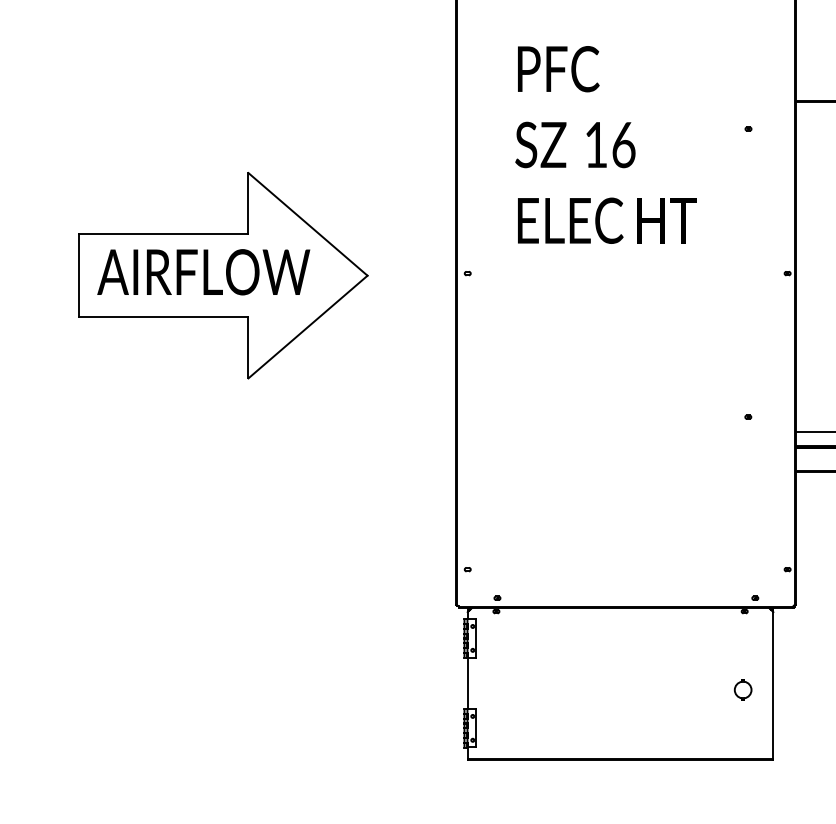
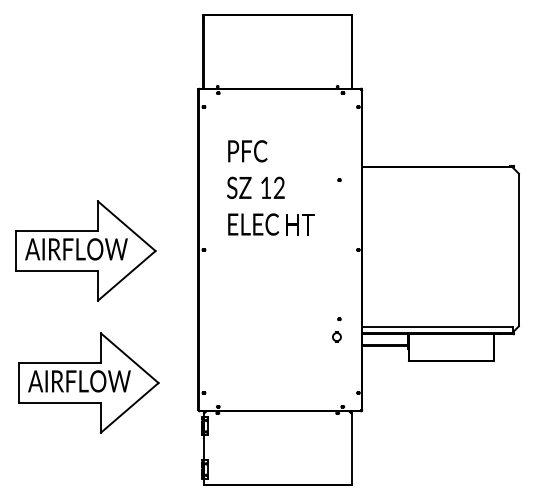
text: (622, 144) -> (278, 187), 16 -> 12
part: (228, 547) -> (88, 382), added
part: (742, 688) -> (336, 336), moved

